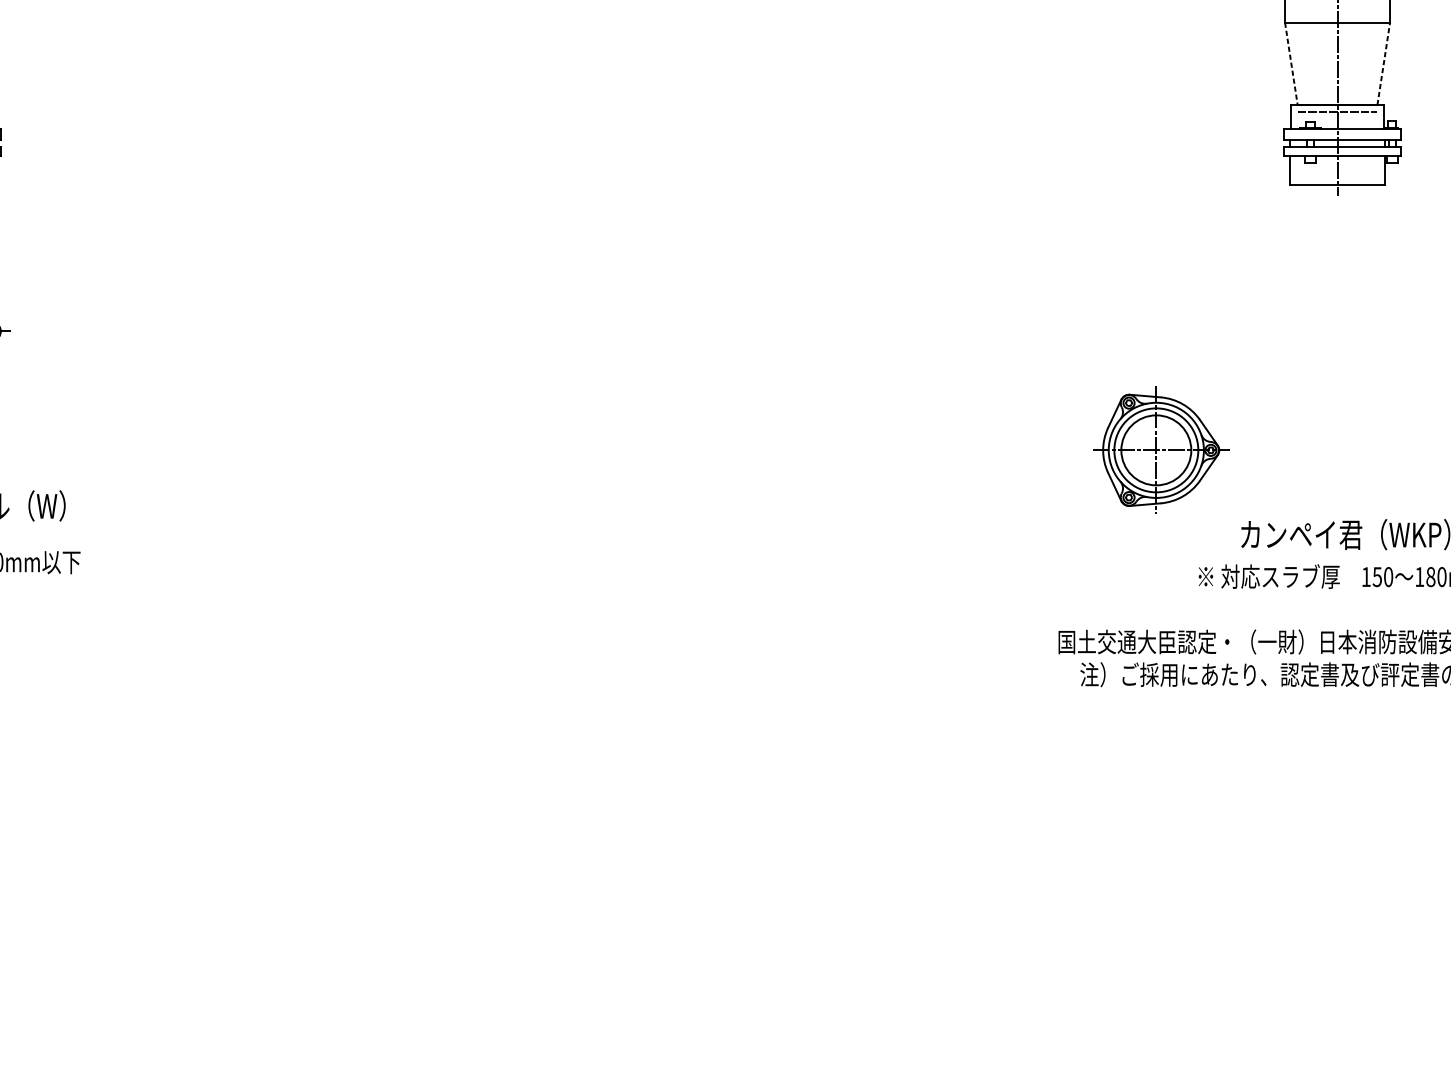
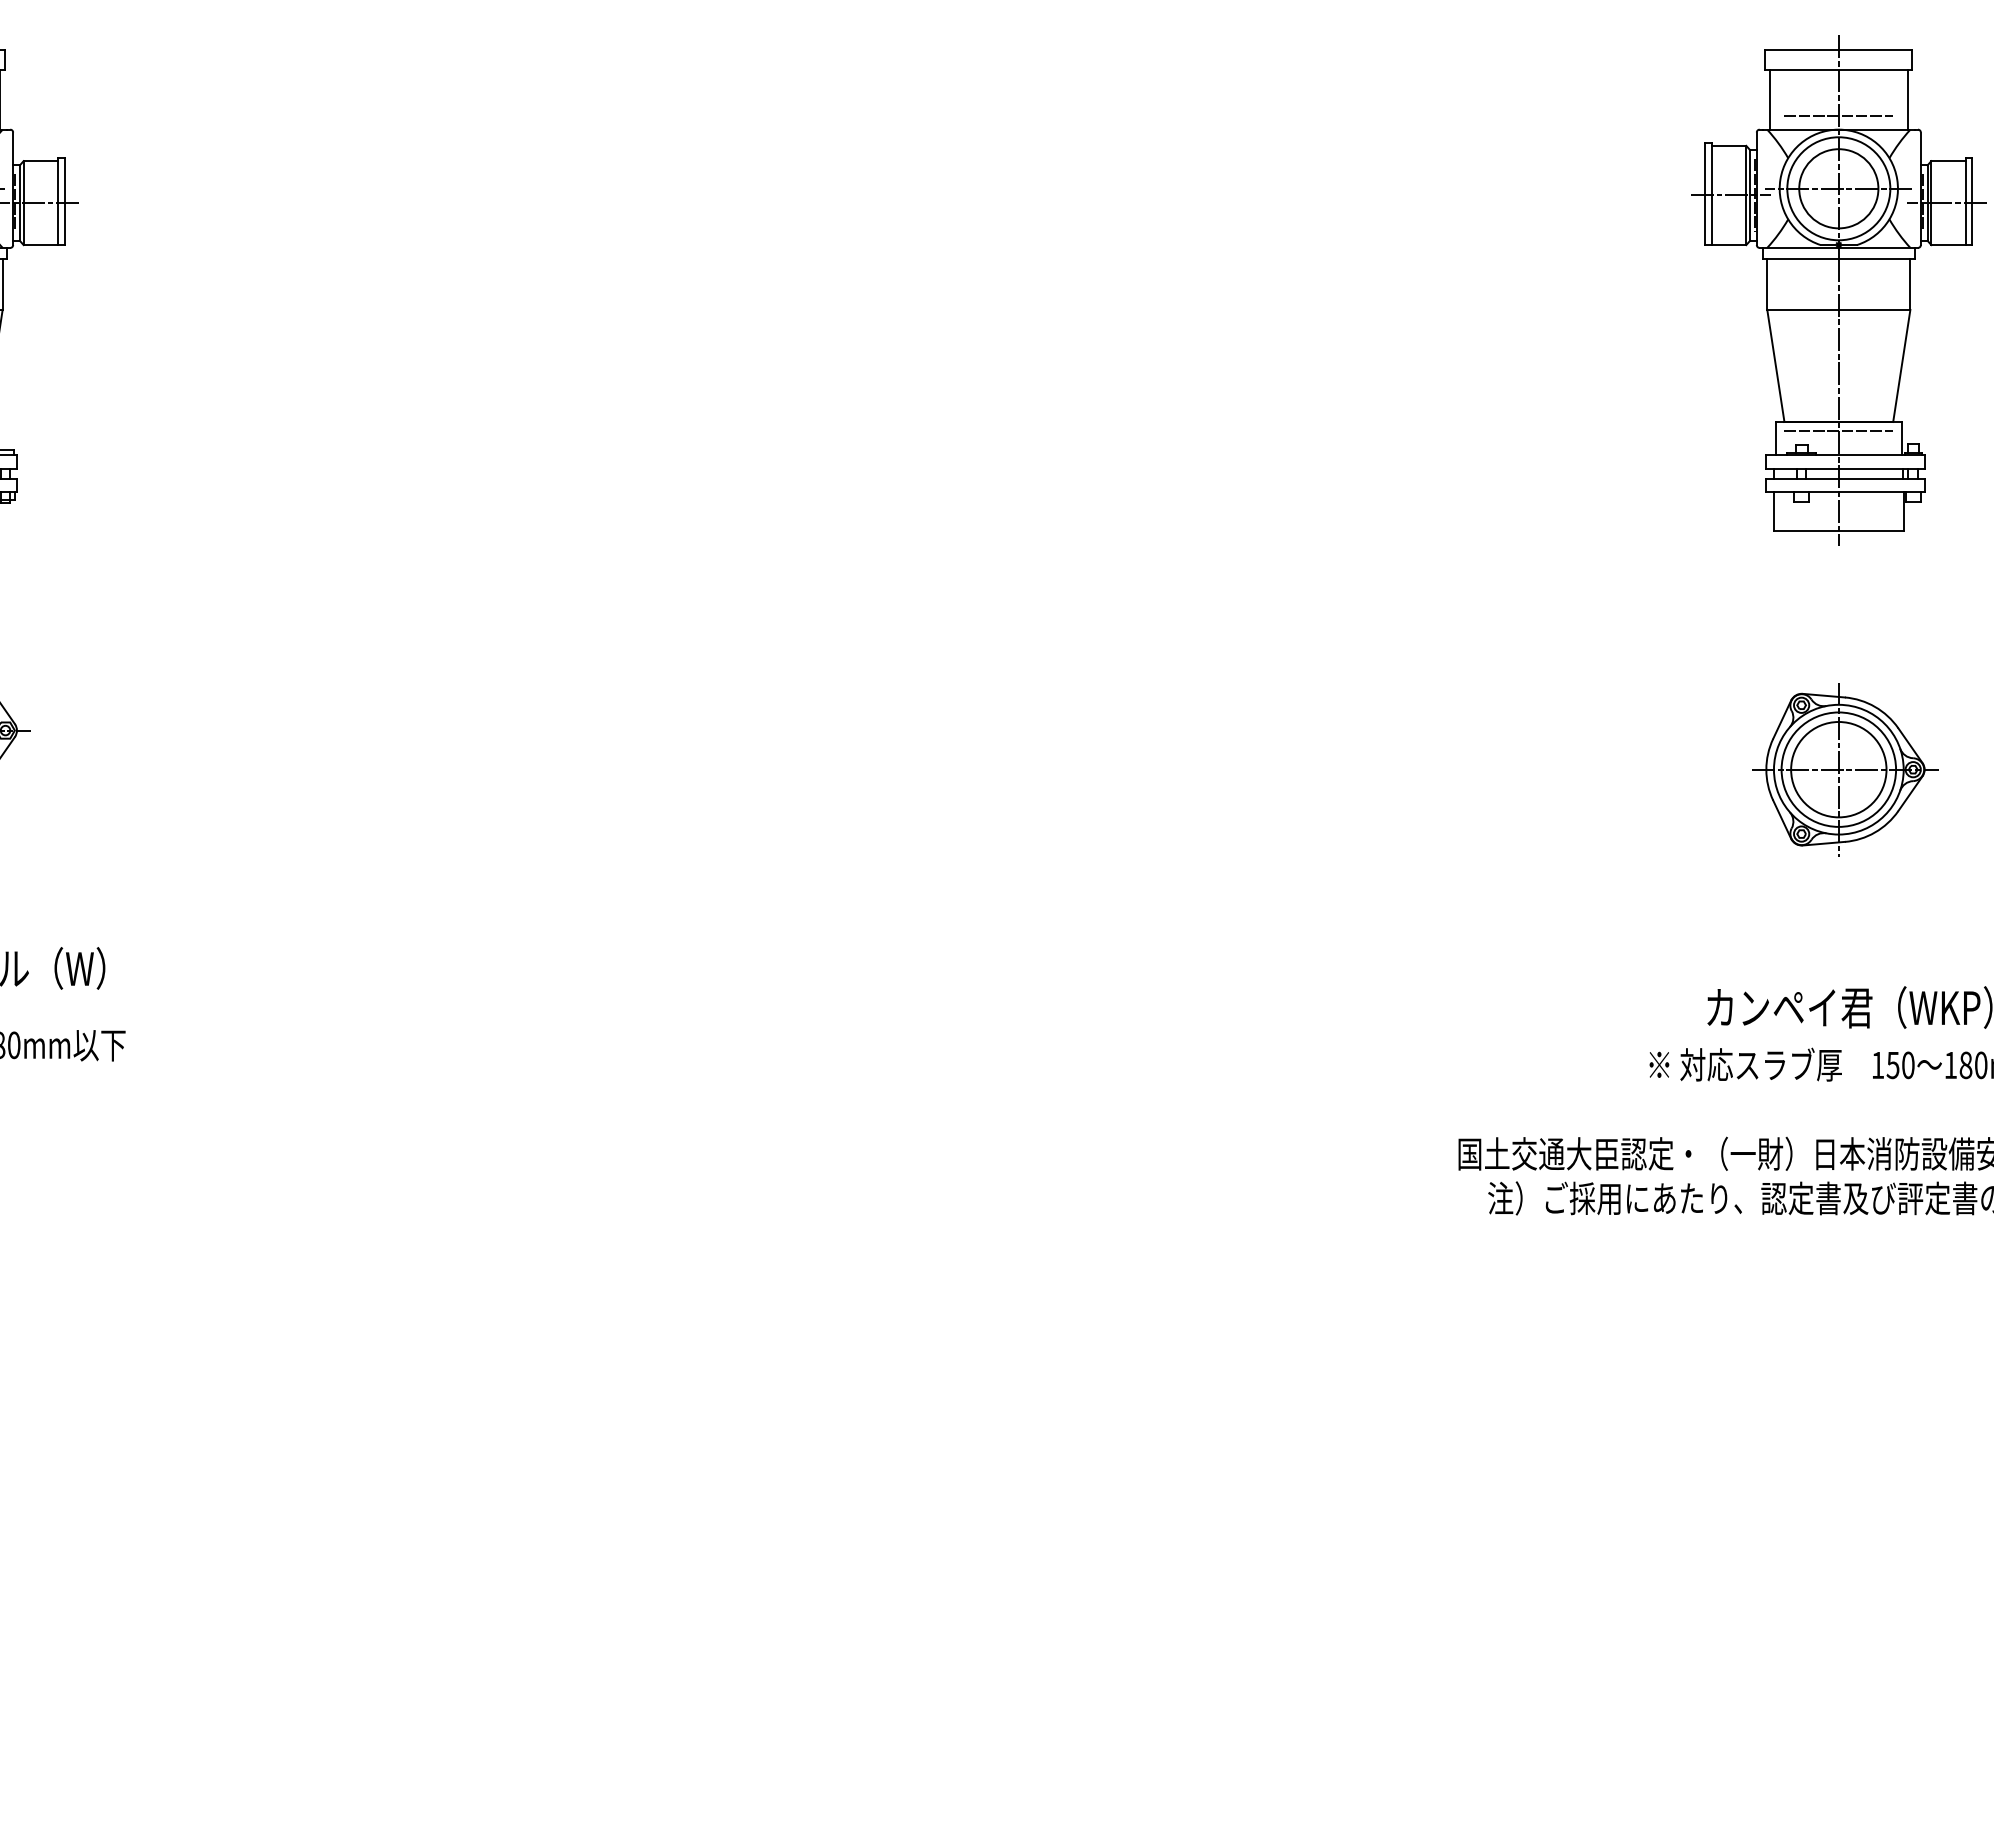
line: (1291, 63) -> (1775, 365), dashed -> solid
line: (1383, 63) -> (1901, 365), dashed -> solid
part: (1161, 450) -> (1845, 769), moved

